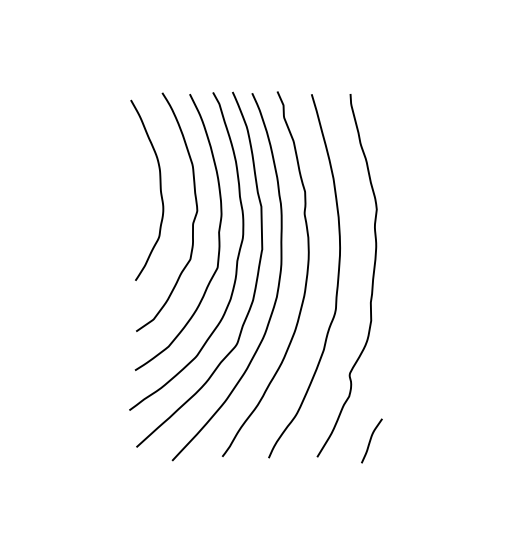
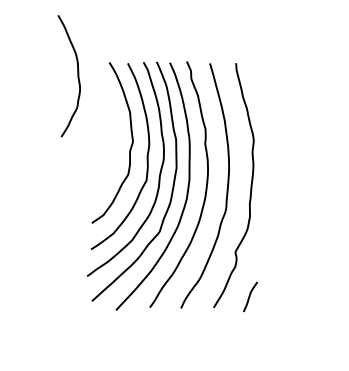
curve: (159, 190) -> (77, 76), moved

